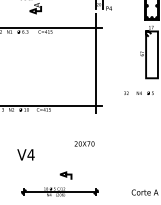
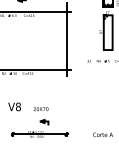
text: (84, 143) -> (41, 108), moved
text: (30, 154) -> (17, 106), V4 -> V8

